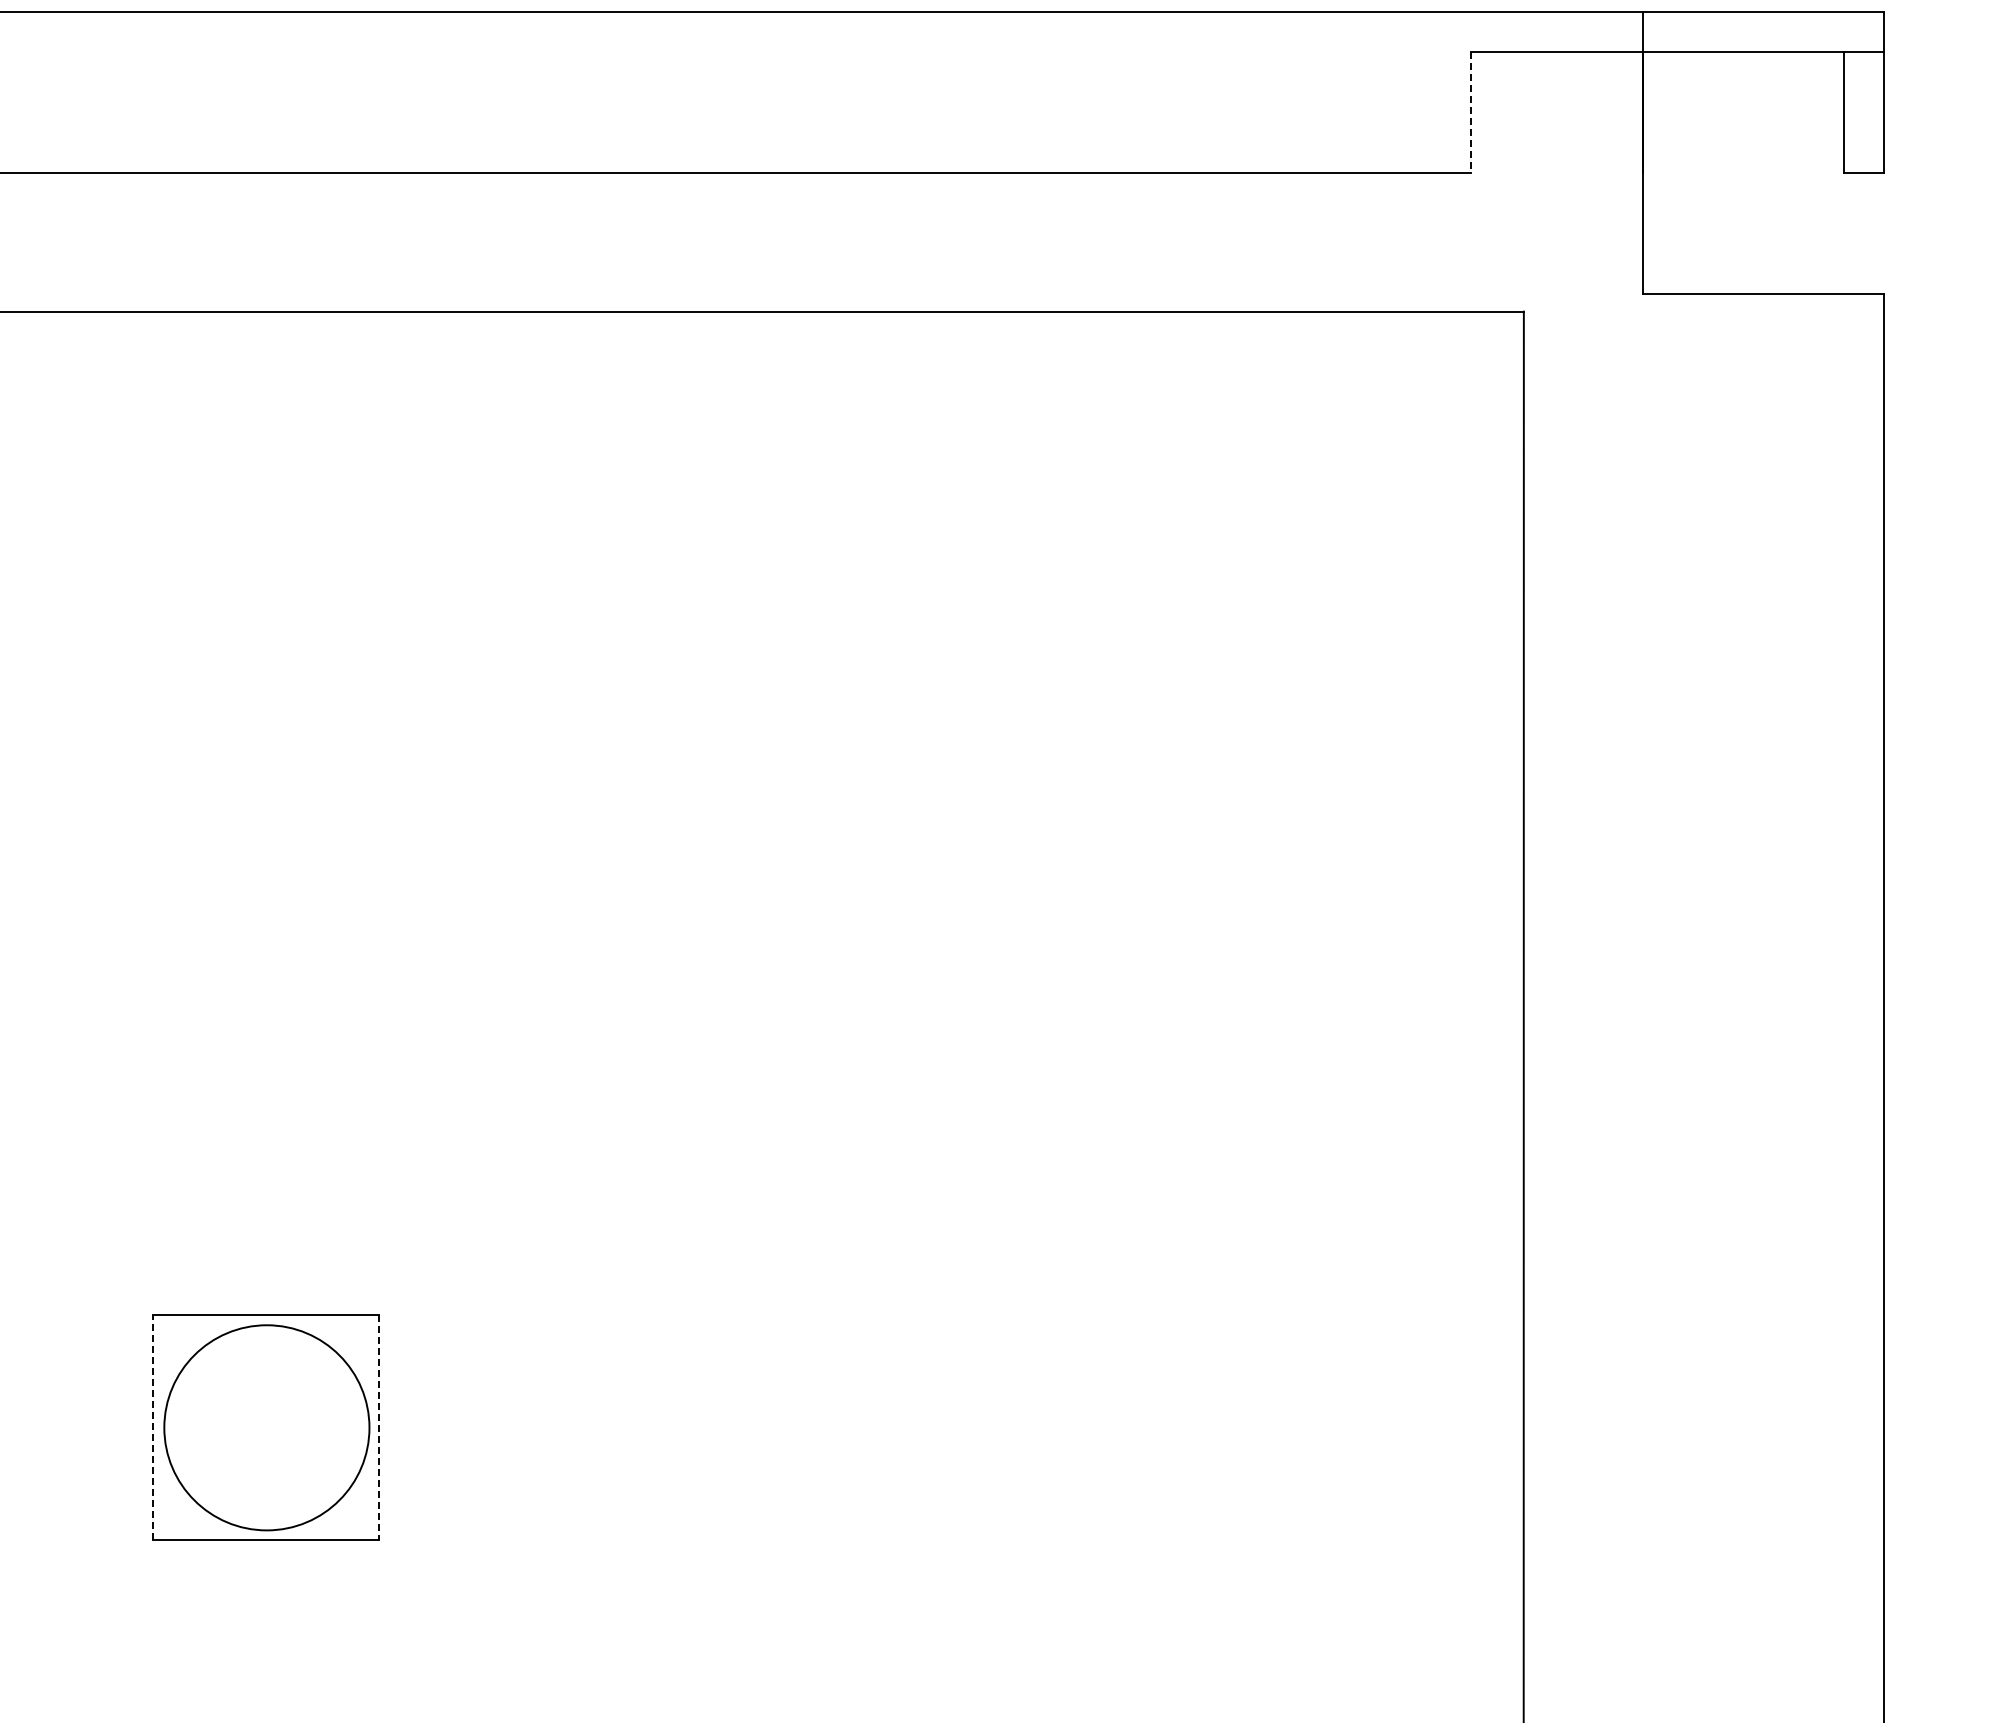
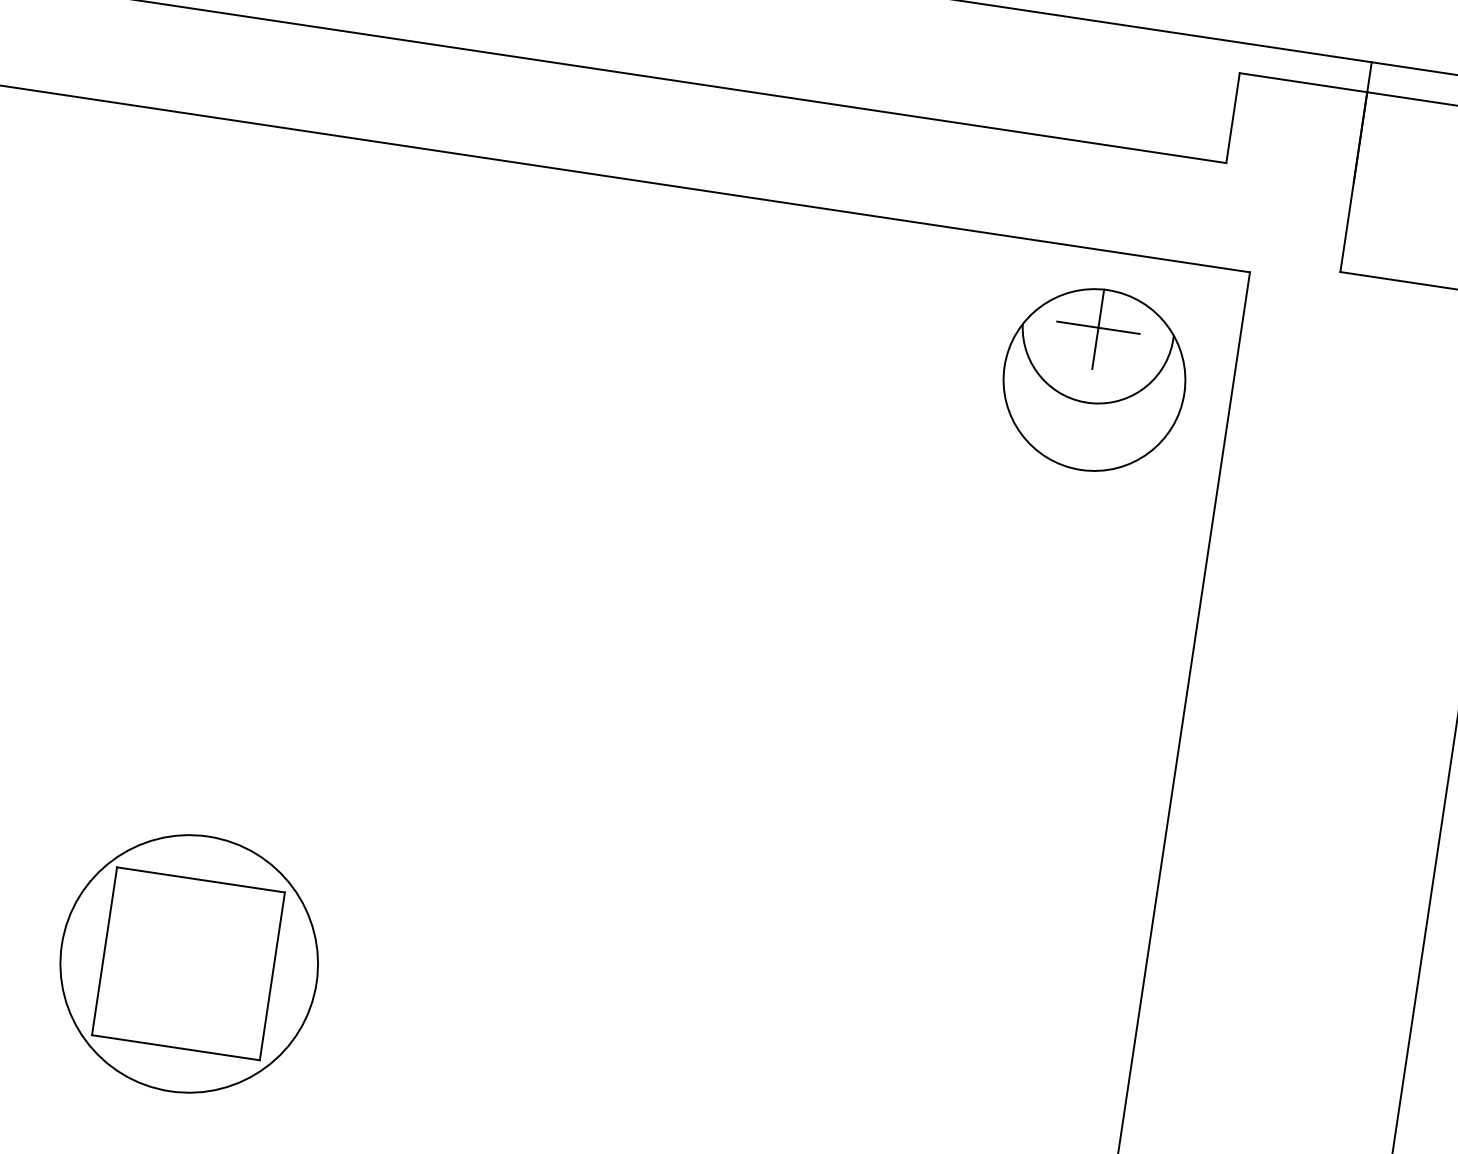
line: (1471, 113) -> (1233, 118), dashed -> solid
part: (1340, 483) -> (1094, 379), added
line: (153, 1427) -> (104, 951), dashed -> solid
circle: (266, 1427) -> (188, 963), size x1.67
line: (378, 1427) -> (272, 976), dashed -> solid

